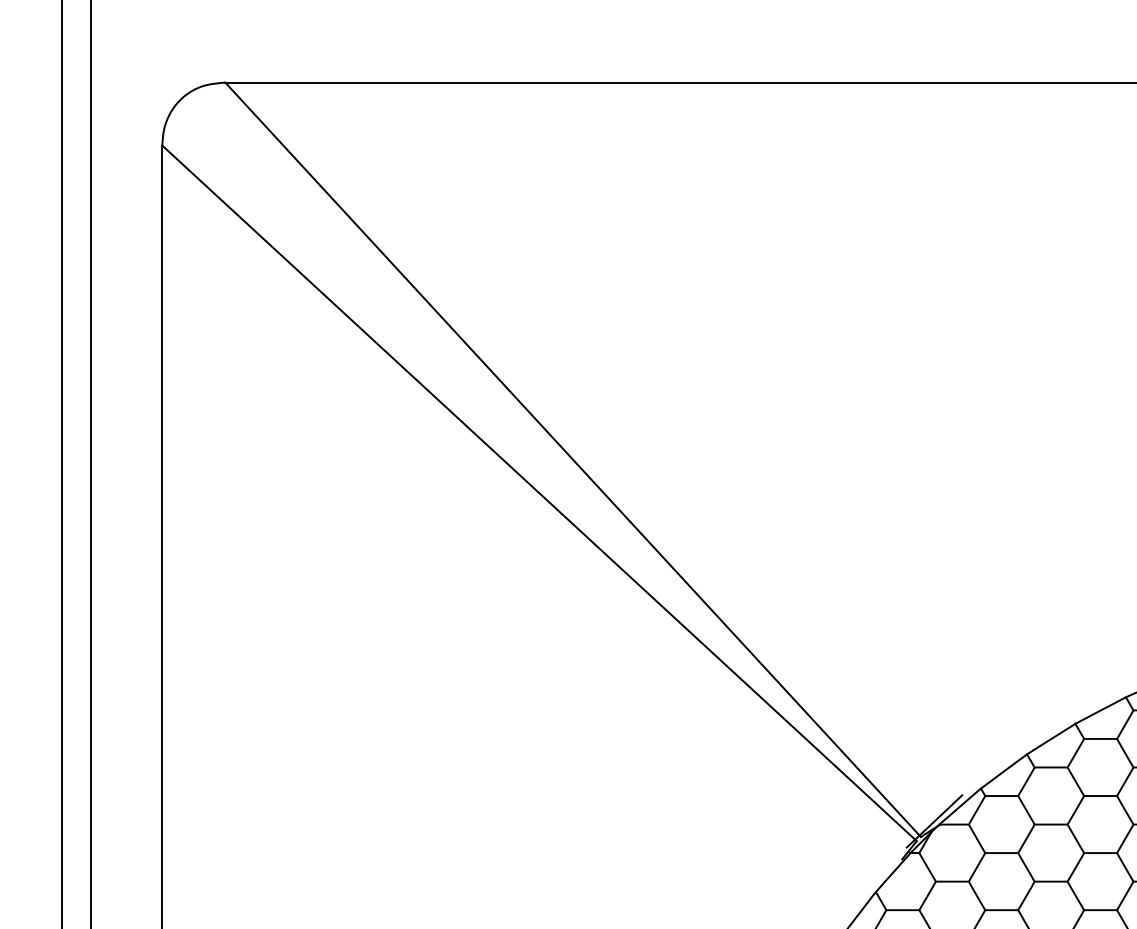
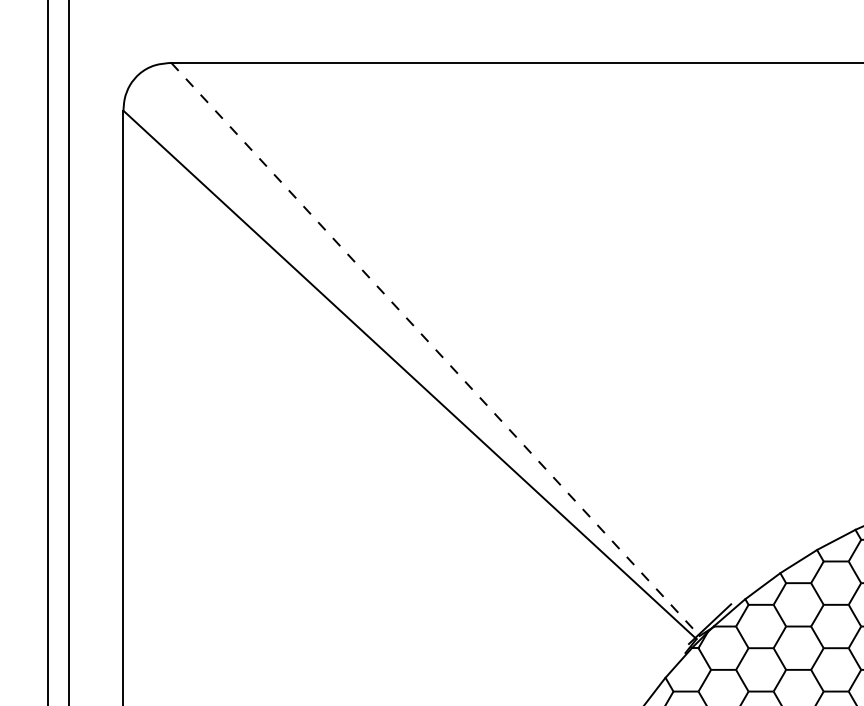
line: (573, 459) -> (435, 349), solid -> dashed

